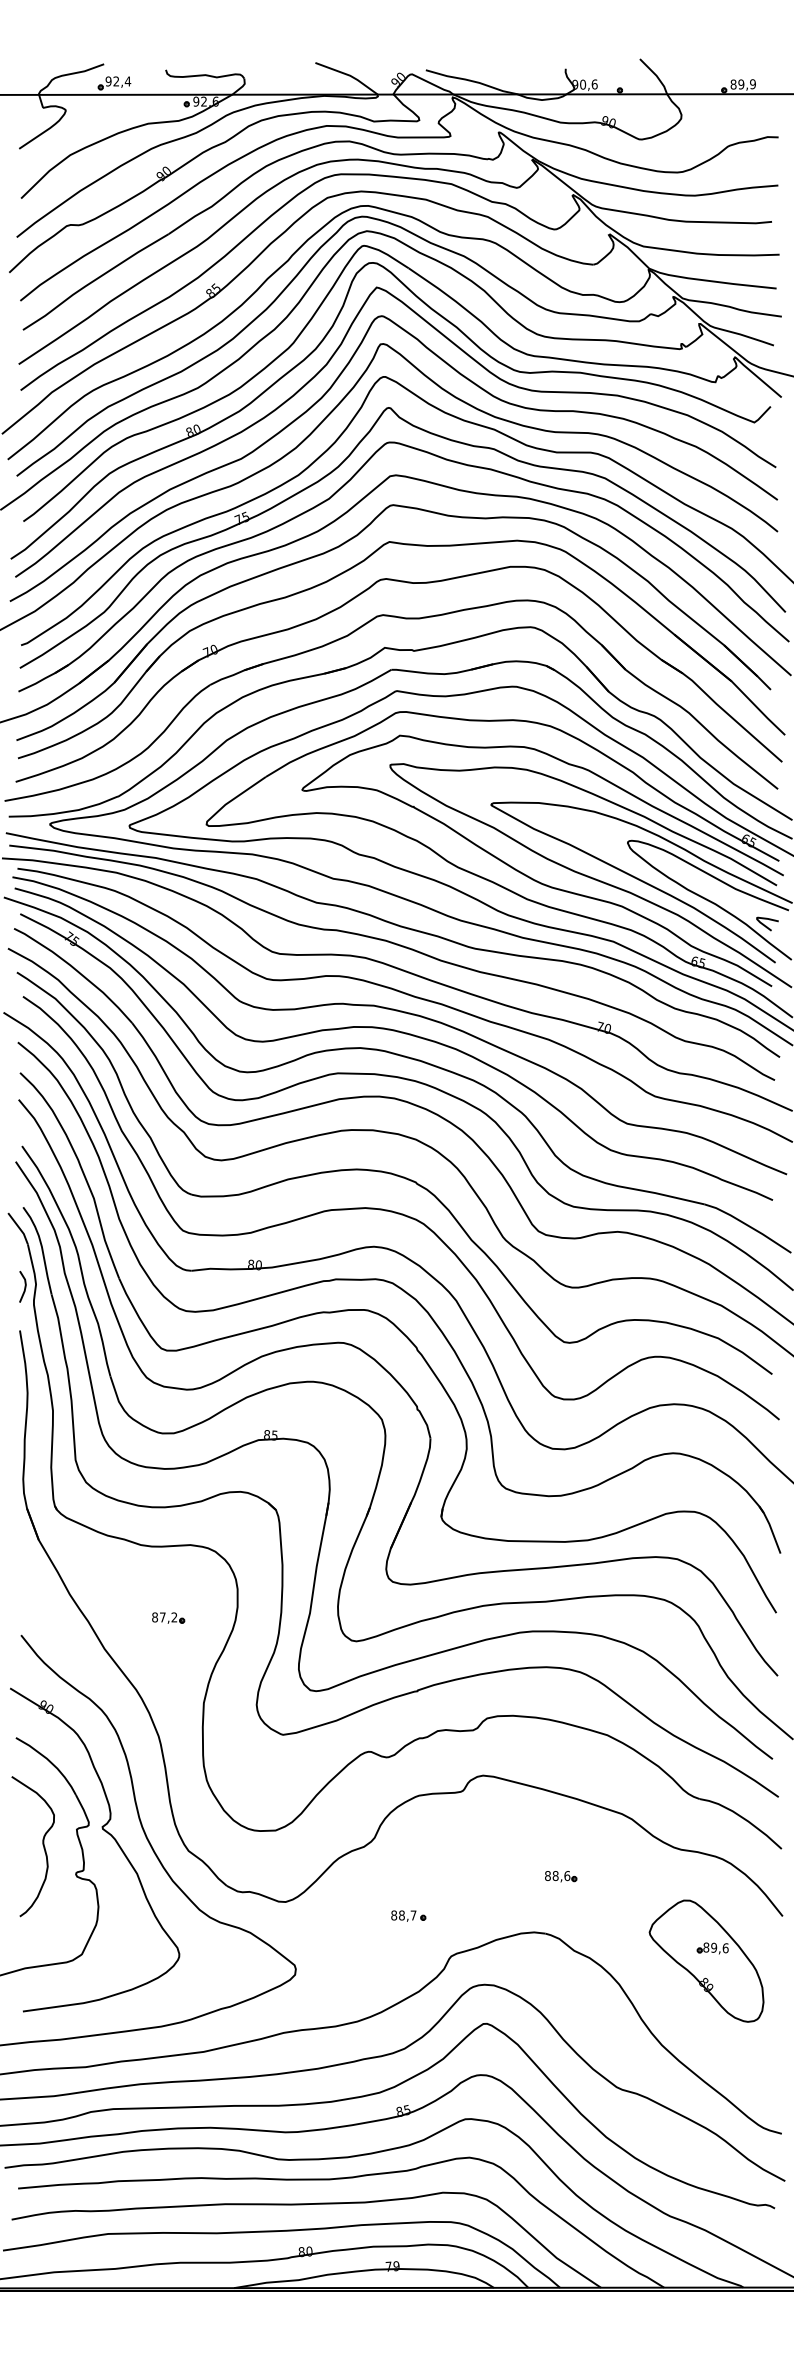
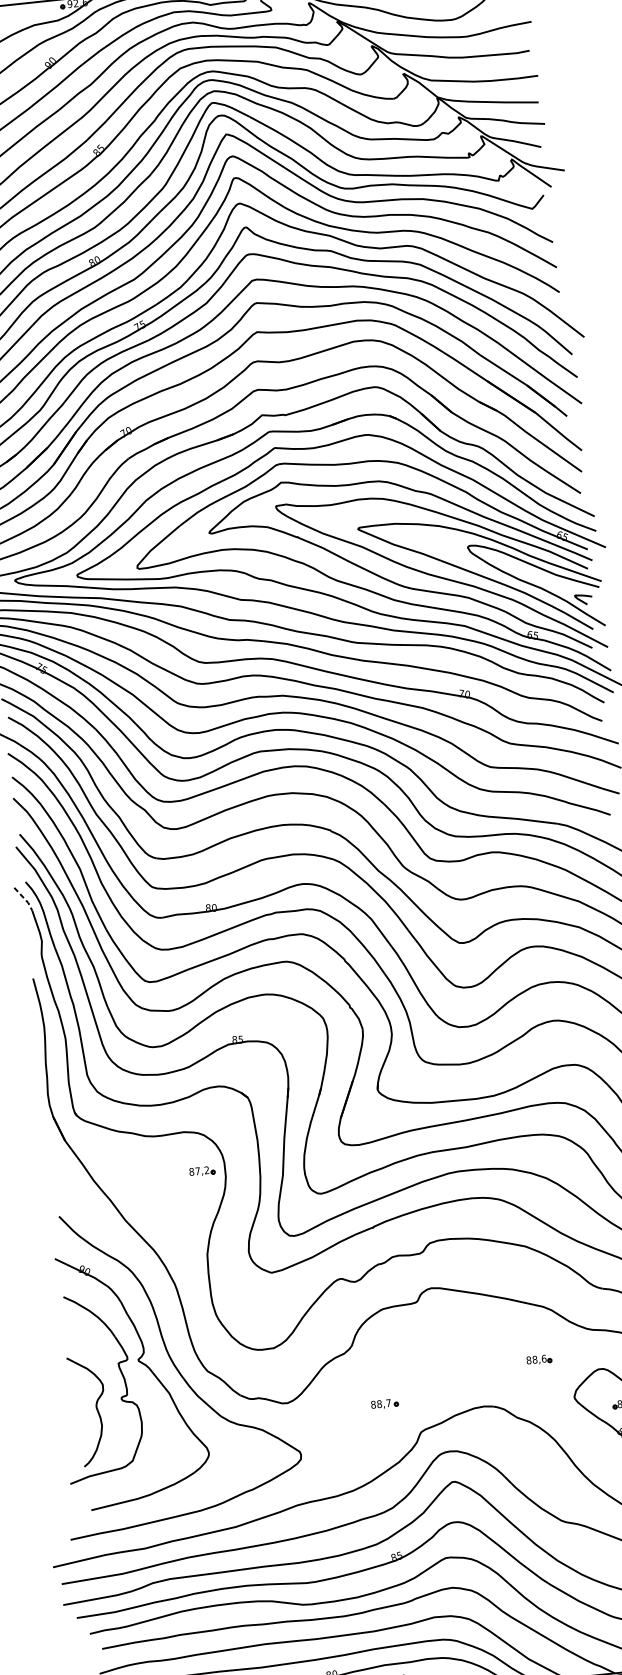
line: (19, 1228) -> (24, 898), solid -> dashed
line: (24, 1286) -> (33, 943), removed
part: (168, 1617) -> (202, 1170), moved
curve: (42, 1845) -> (96, 1409), moved
part: (561, 1876) -> (539, 1359), moved

